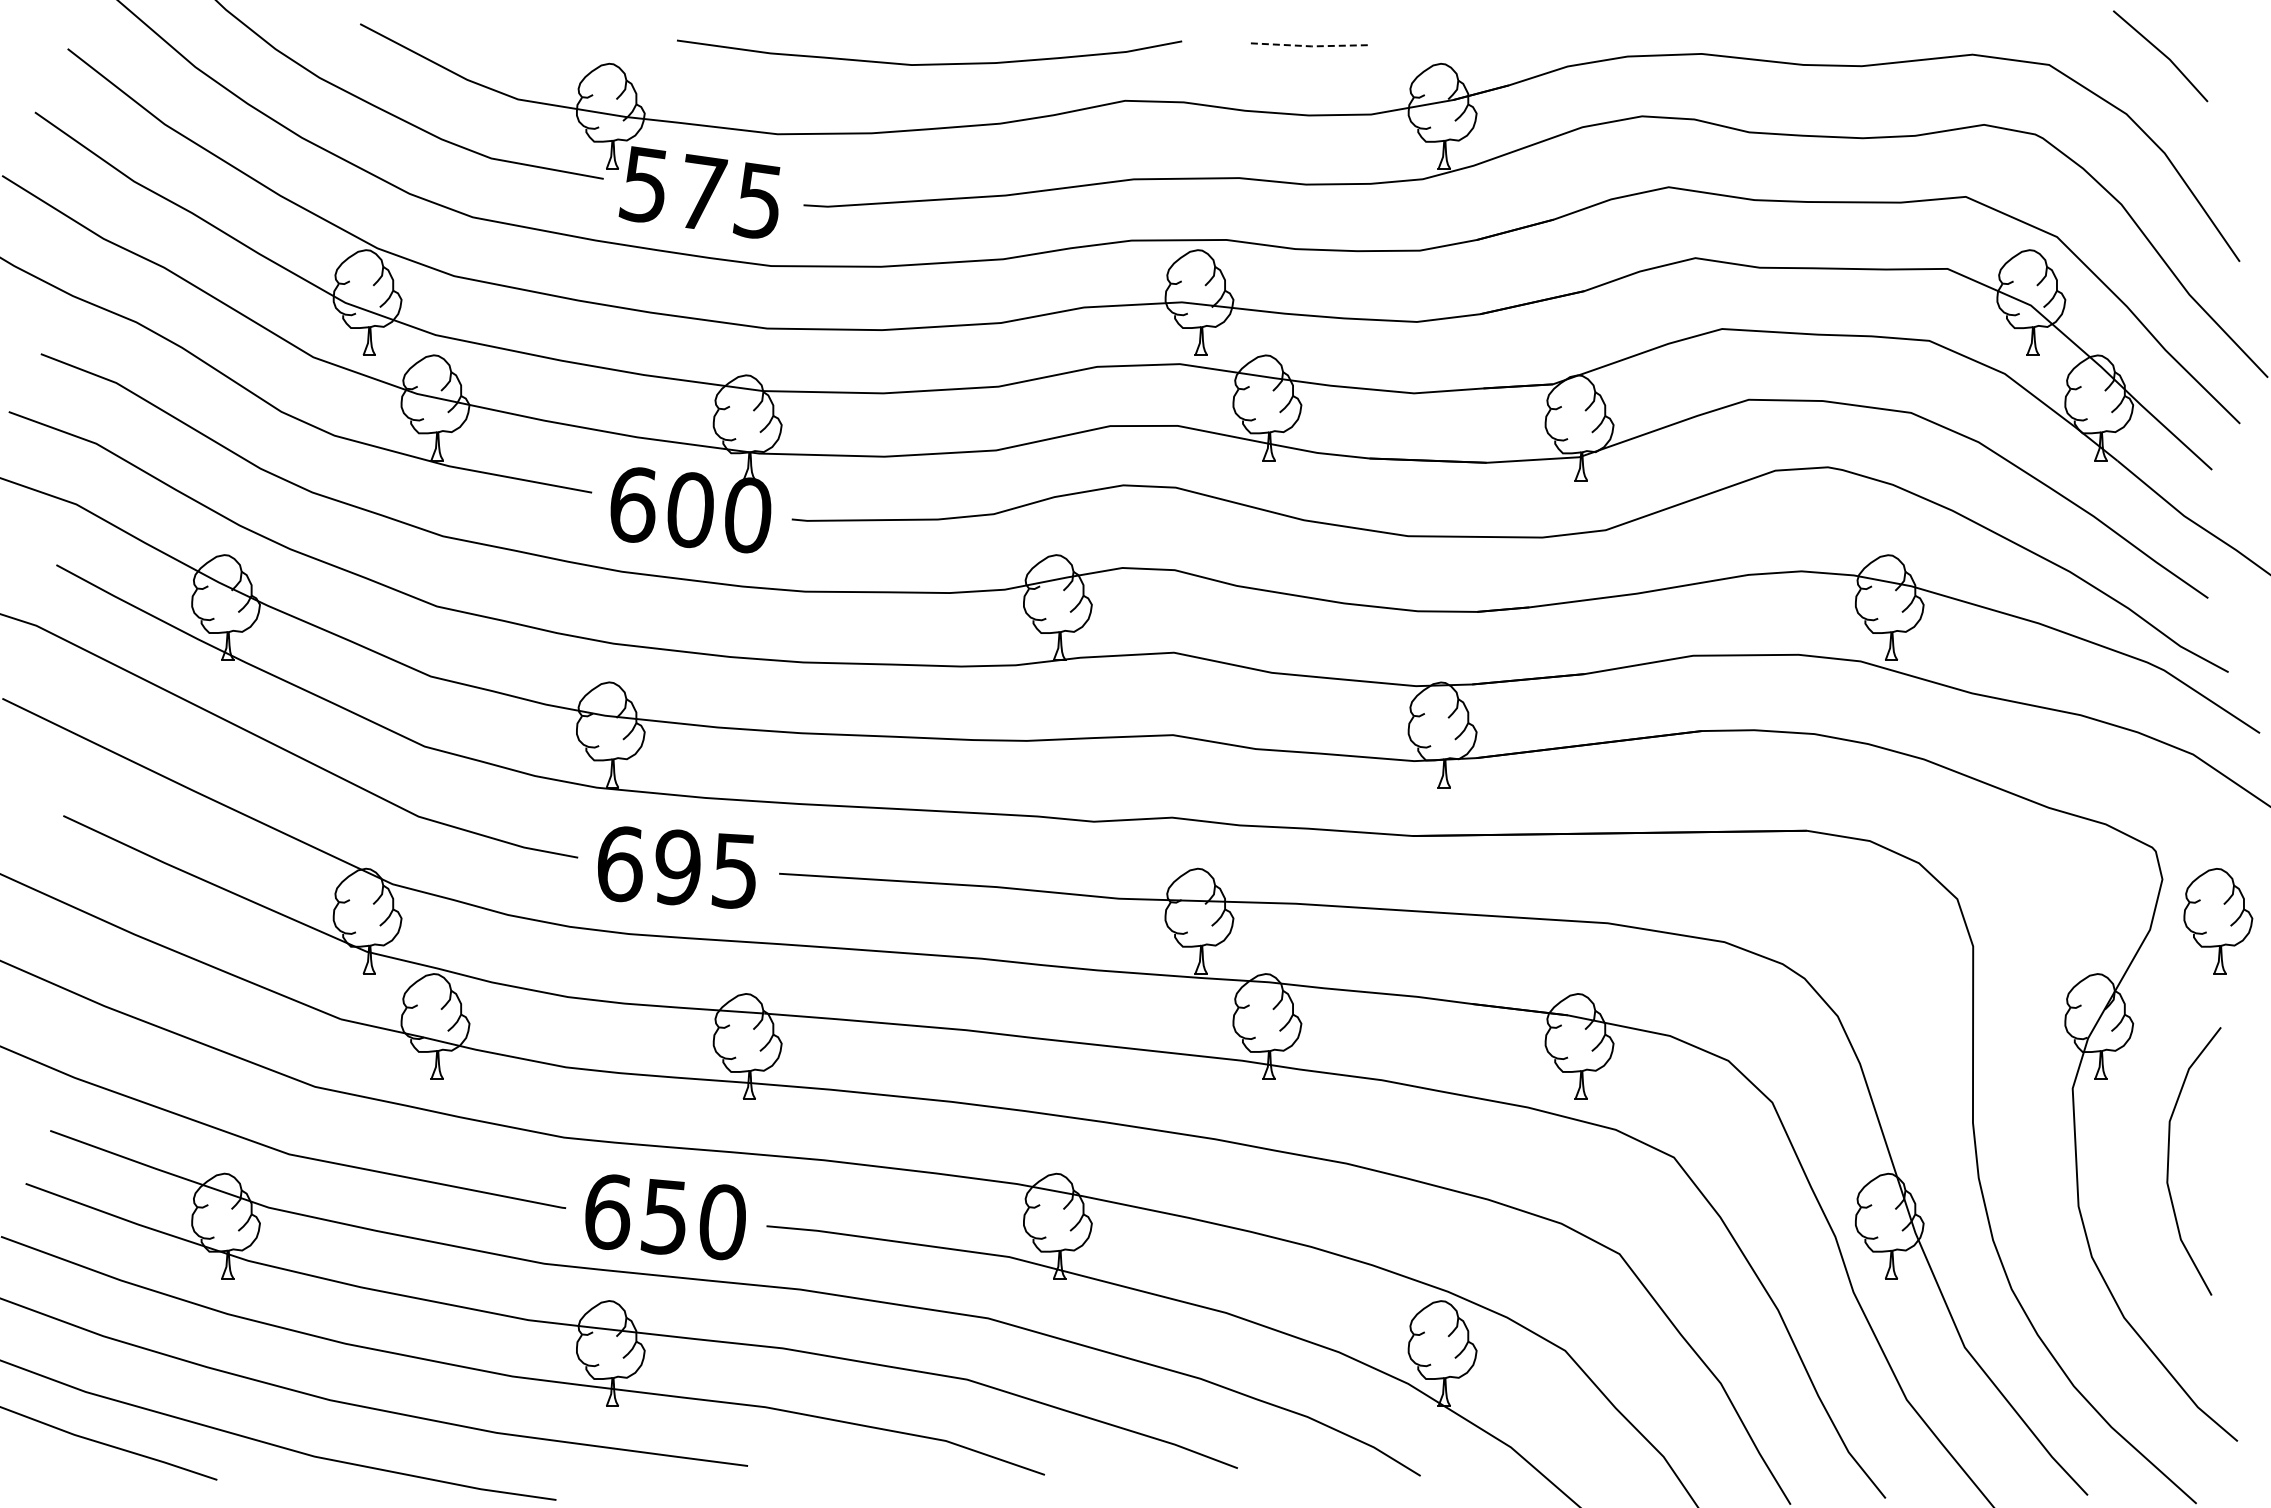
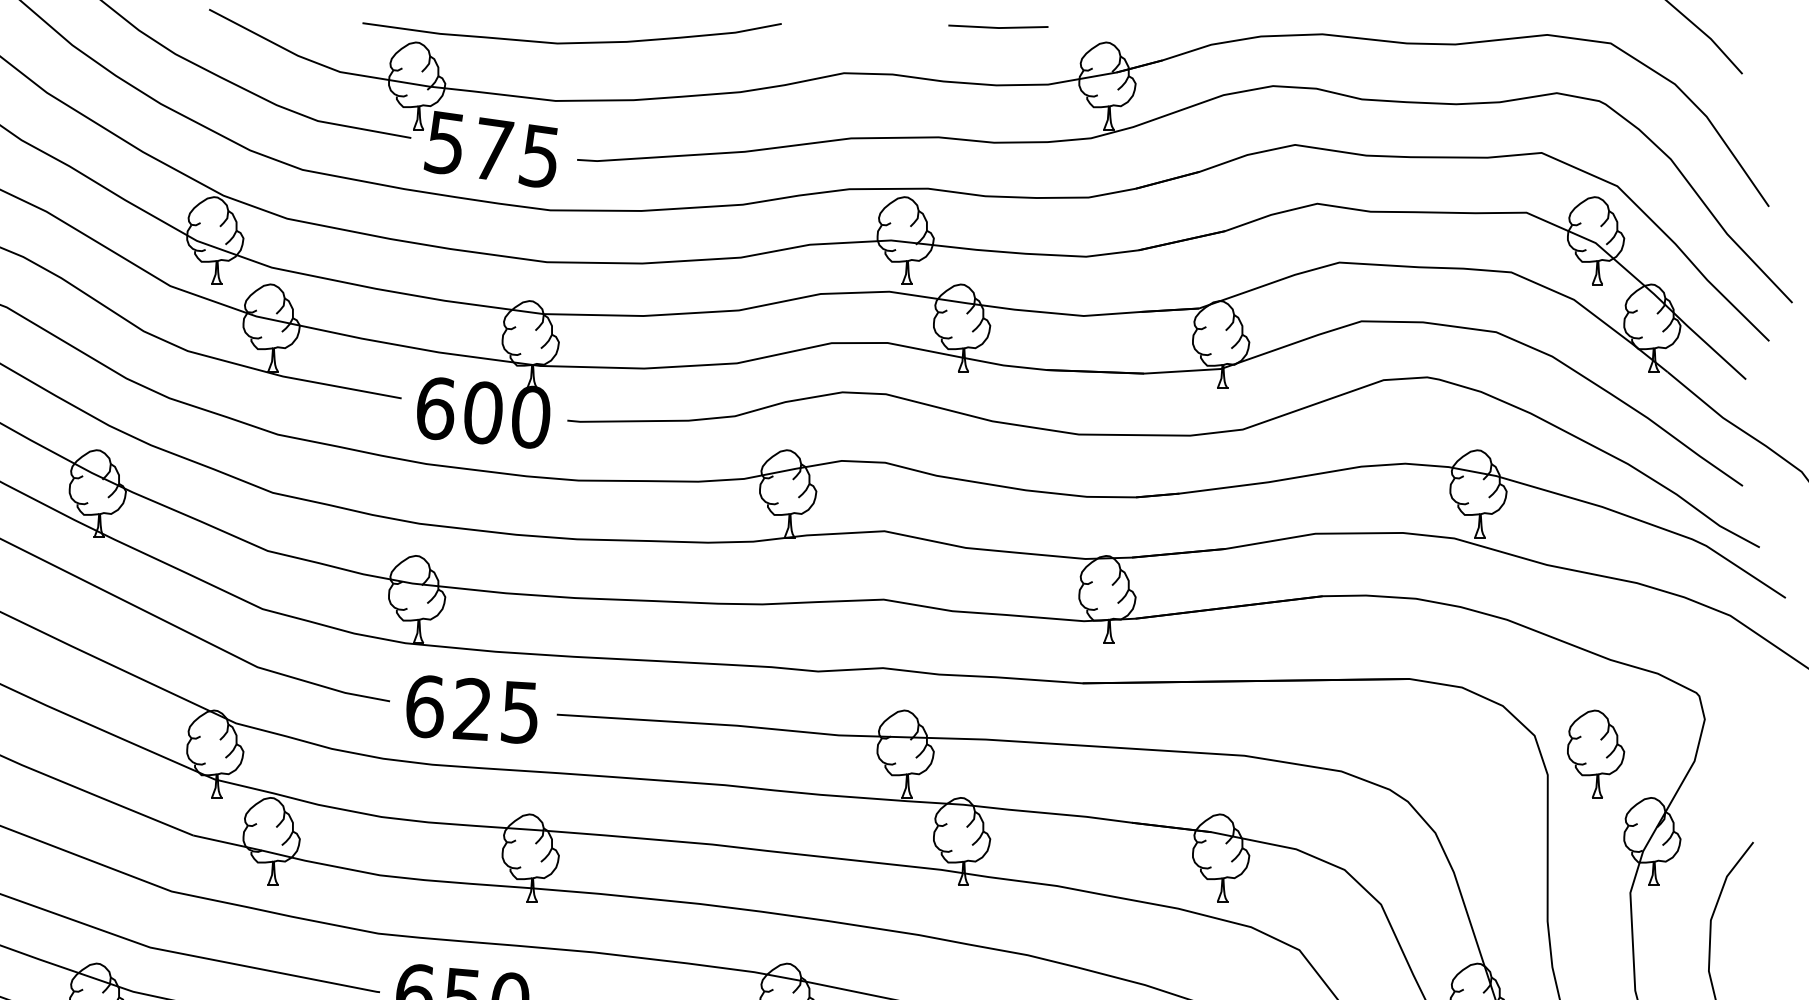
line: (1311, 46) -> (998, 28), dashed -> solid
curve: (929, 63) -> (572, 42), moved
text: (676, 867) -> (471, 709), 695 -> 625
part: (2218, 921) -> (1596, 754), moved

